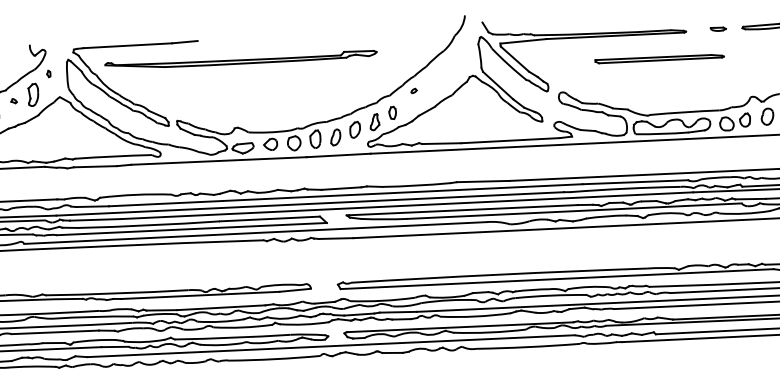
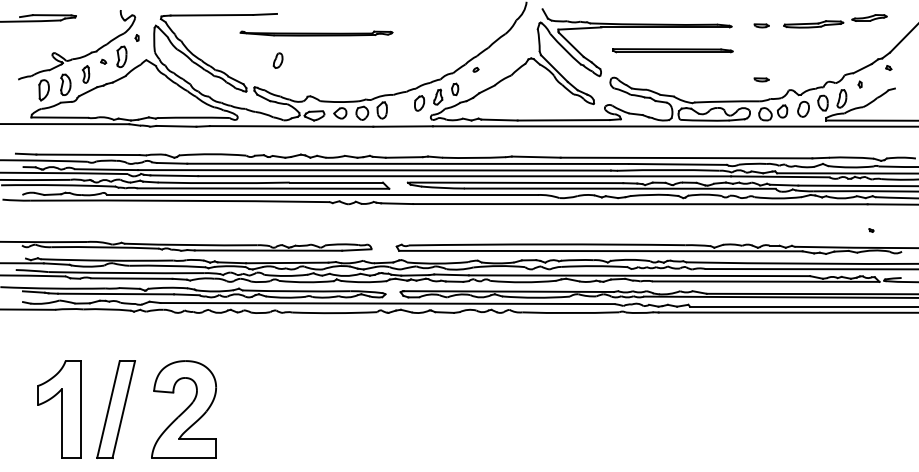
part: (659, 58) -> (672, 50), moved
part: (241, 60) -> (316, 33), size x0.6
part: (720, 86) -> (761, 79), added
part: (335, 137) -> (277, 60), moved

